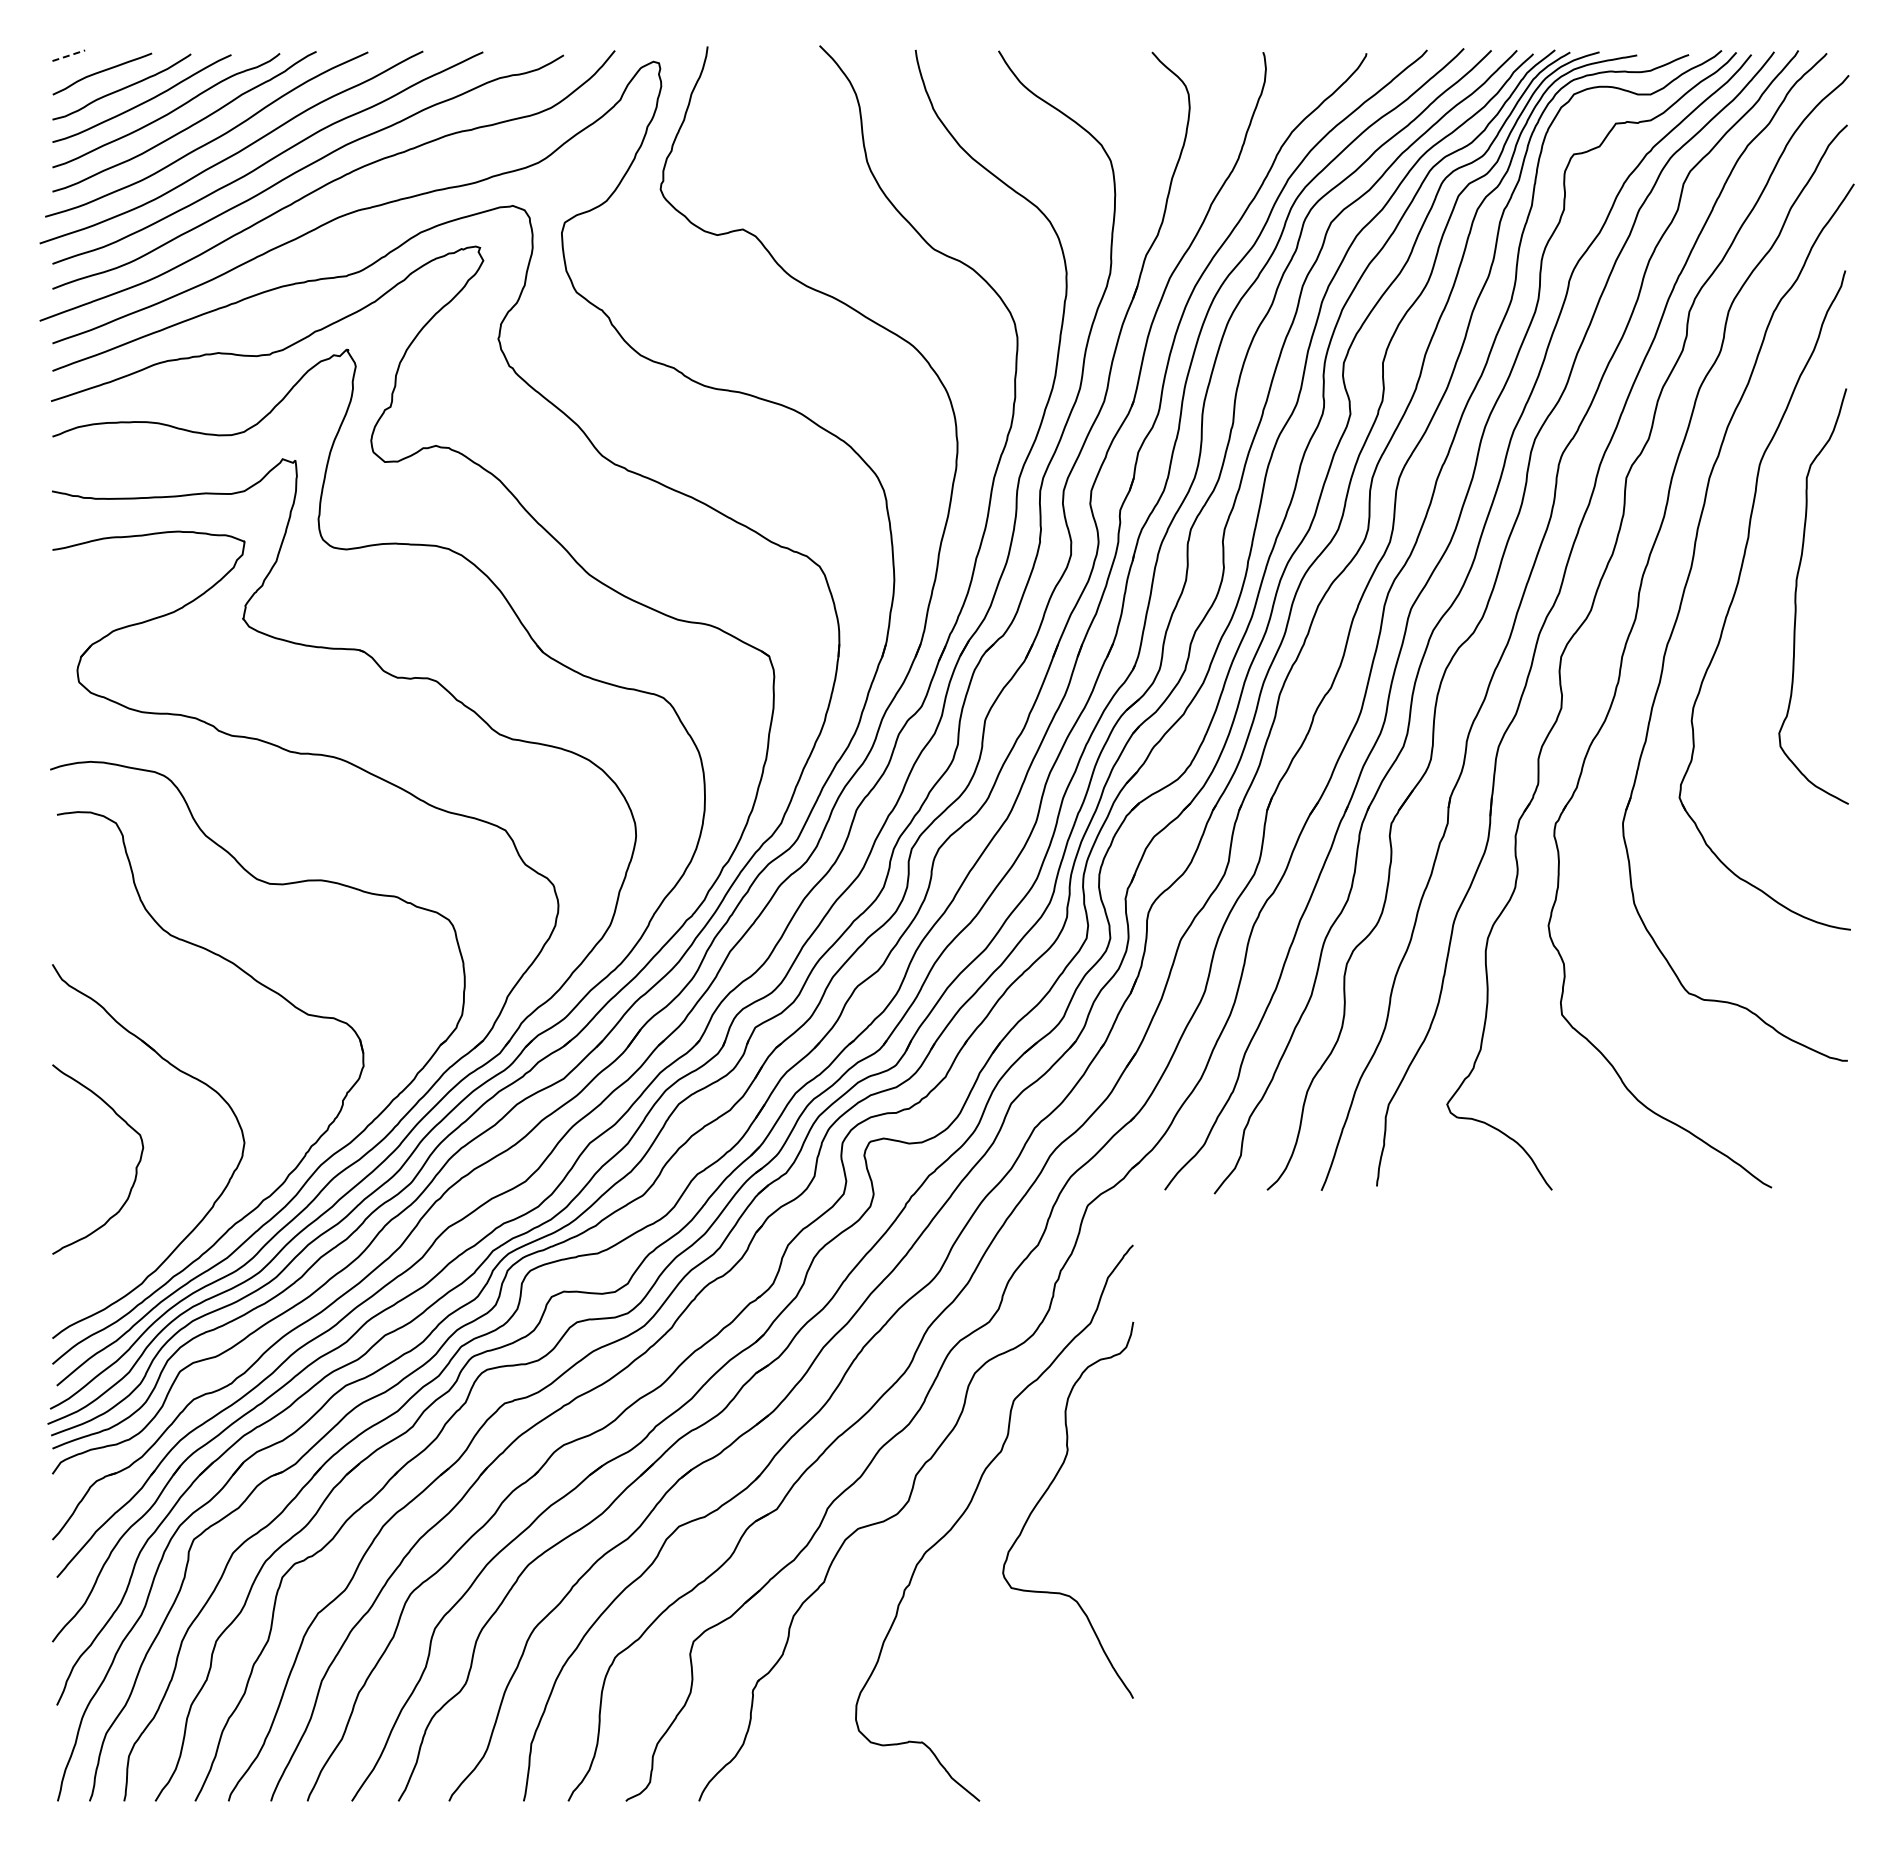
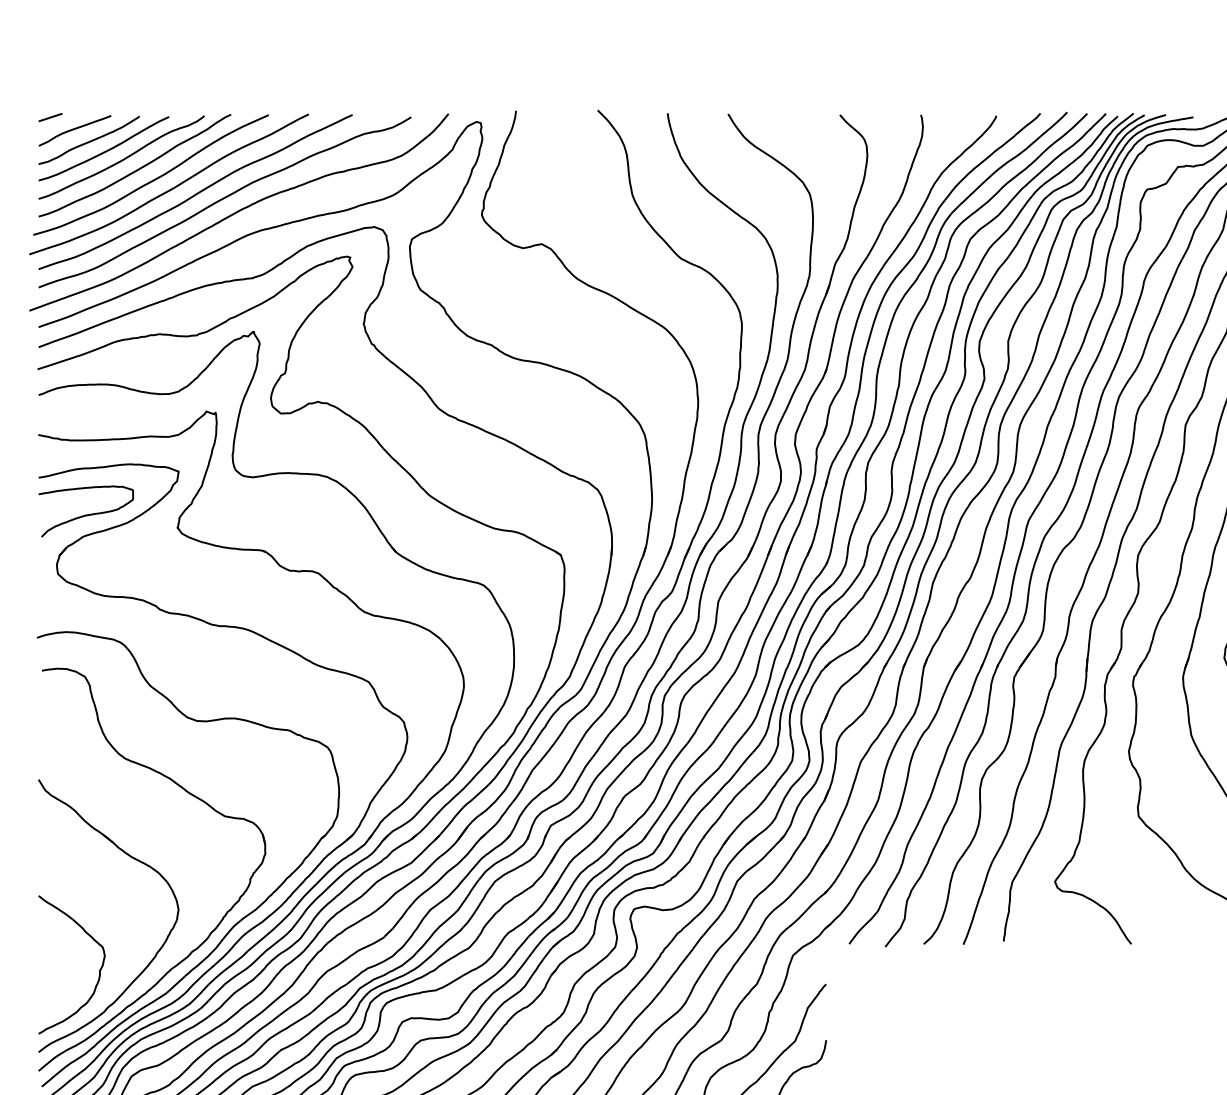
line: (69, 55) -> (51, 117), dashed -> solid
curve: (117, 600) -> (86, 514), added
curve: (135, 1167) -> (99, 970), moved

